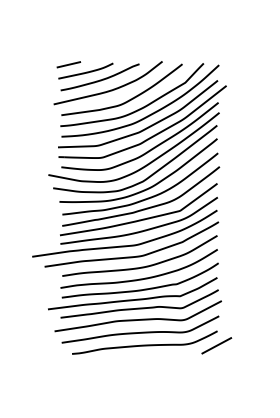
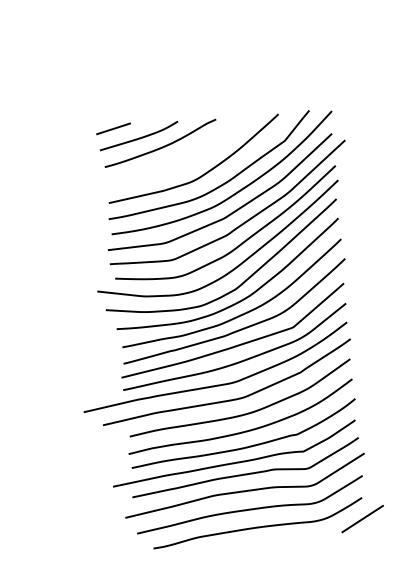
curve: (110, 89) -> (177, 159), removed

